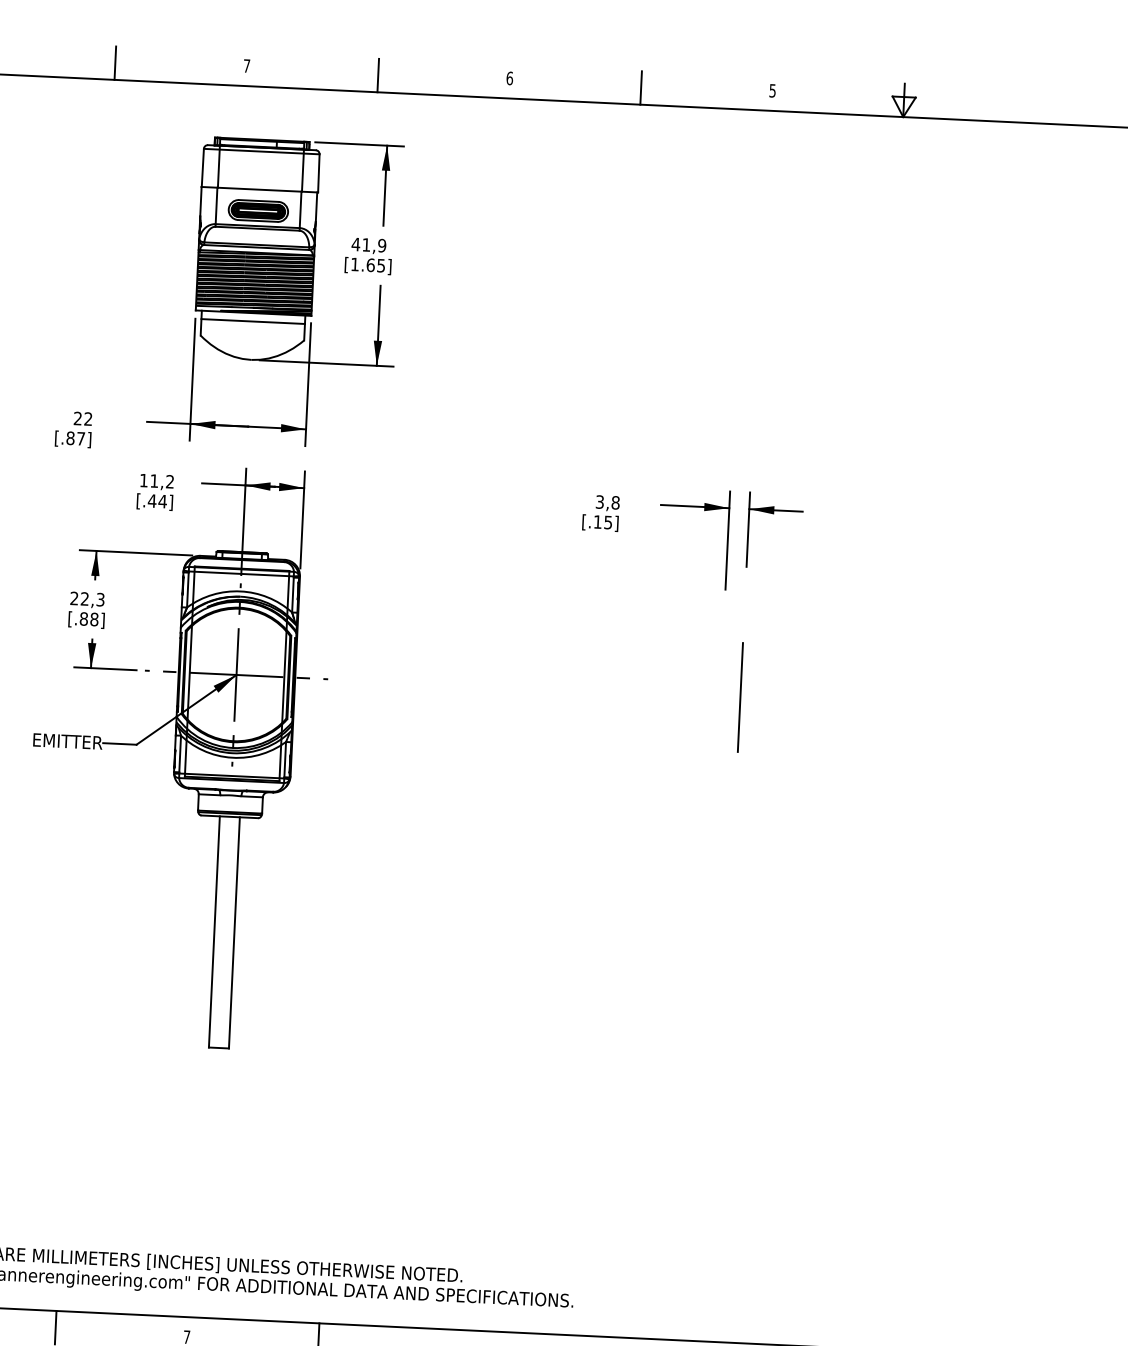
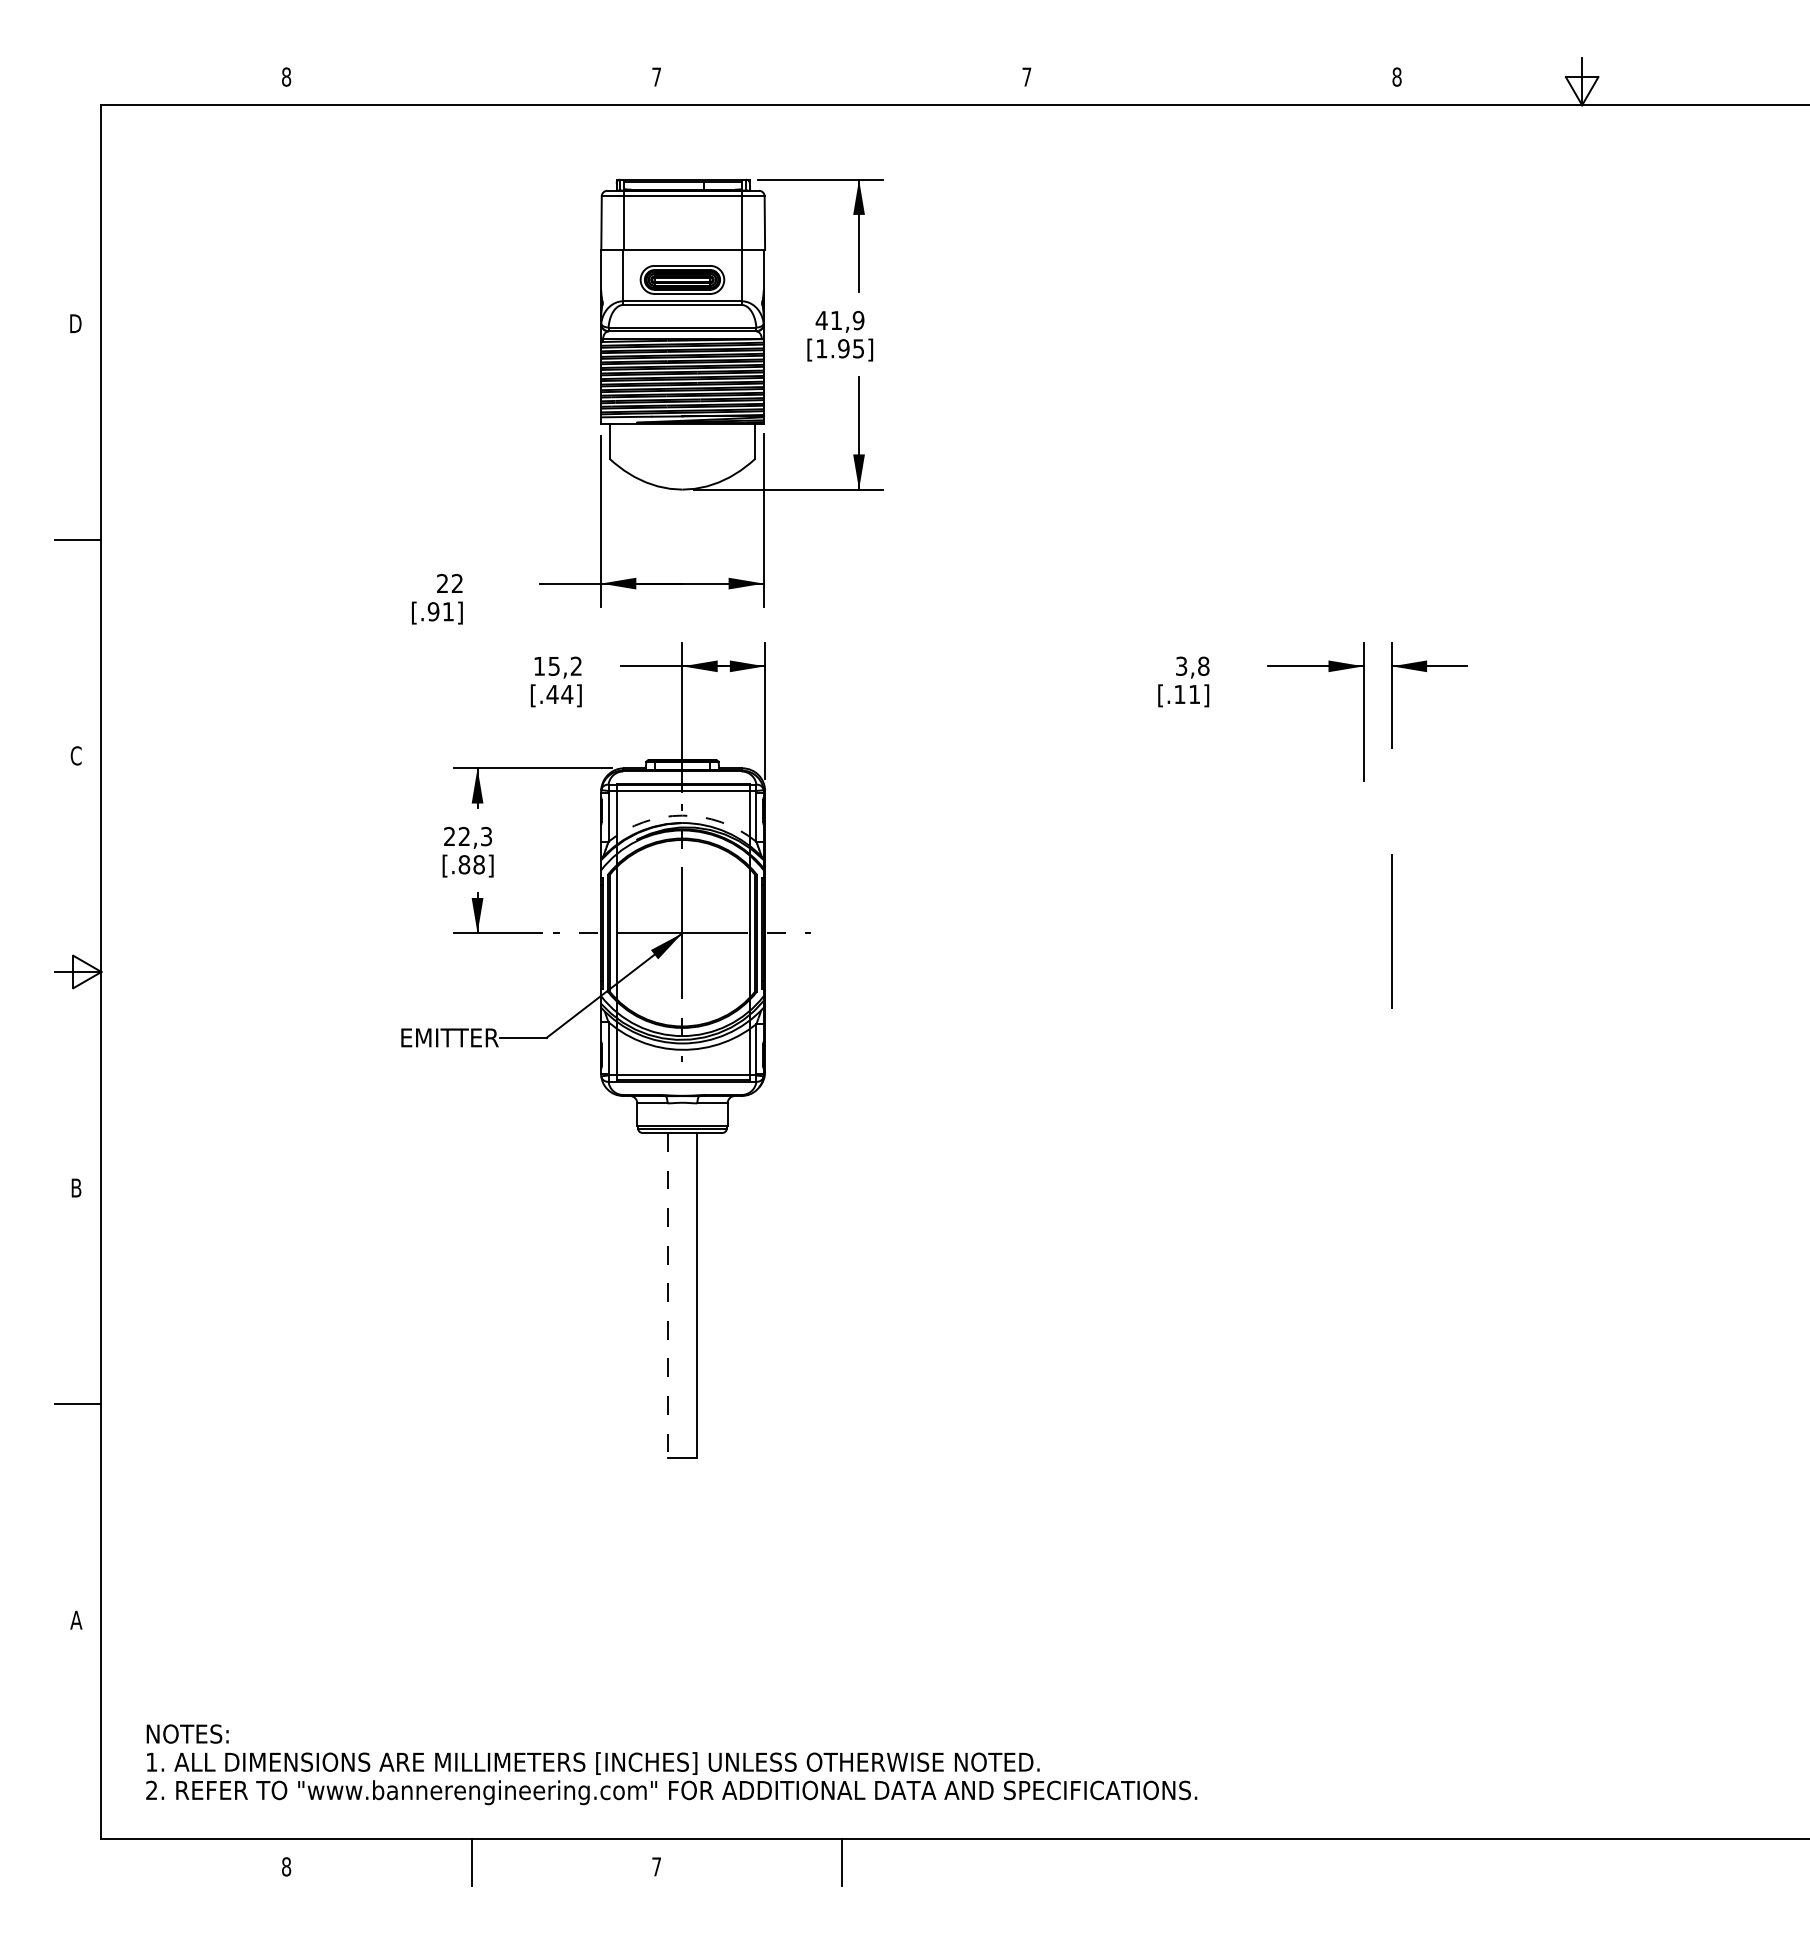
line: (115, 62) -> (471, 81), removed
line: (378, 75) -> (841, 81), removed
text: (509, 78) -> (1026, 76), 6 -> 7
line: (641, 87) -> (1212, 81), removed
text: (772, 90) -> (1396, 76), 5 -> 8
text: (370, 265) -> (843, 348), [1.65] -> [1.95]
line: (253, 321) -> (682, 435), removed
text: (75, 438) -> (440, 611), [.87] -> [.91]
text: (153, 481) -> (553, 666), 11,2 -> 15,2
text: (608, 522) -> (1194, 694), [.15] -> [.11]
arc: (240, 591) -> (682, 815), solid -> dashed
line: (214, 931) -> (668, 1295), solid -> dashed

